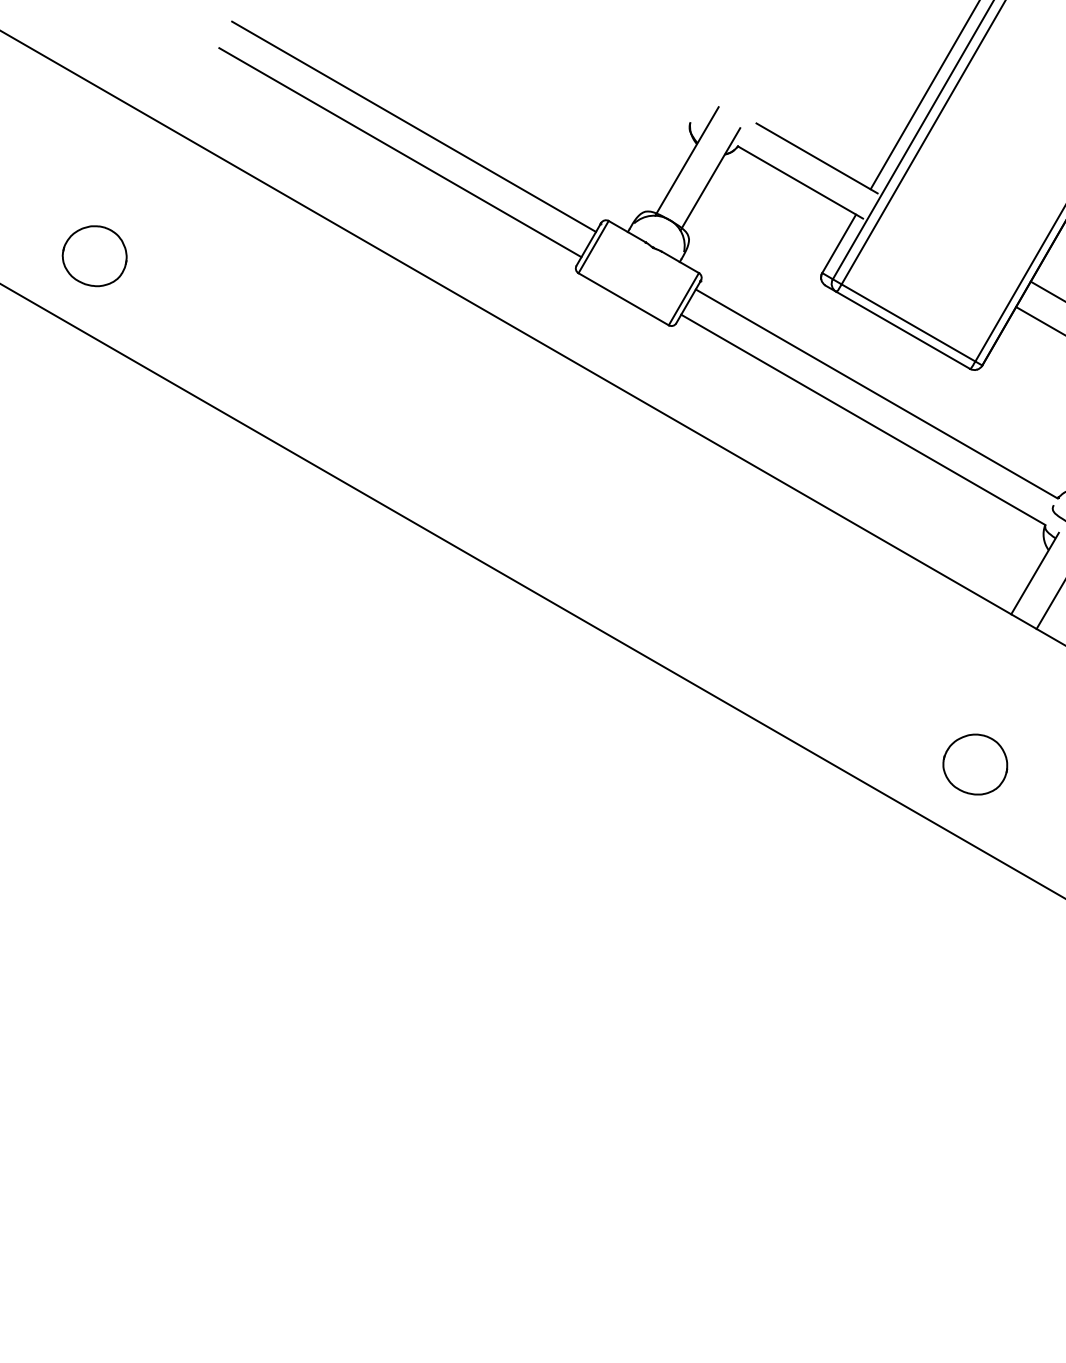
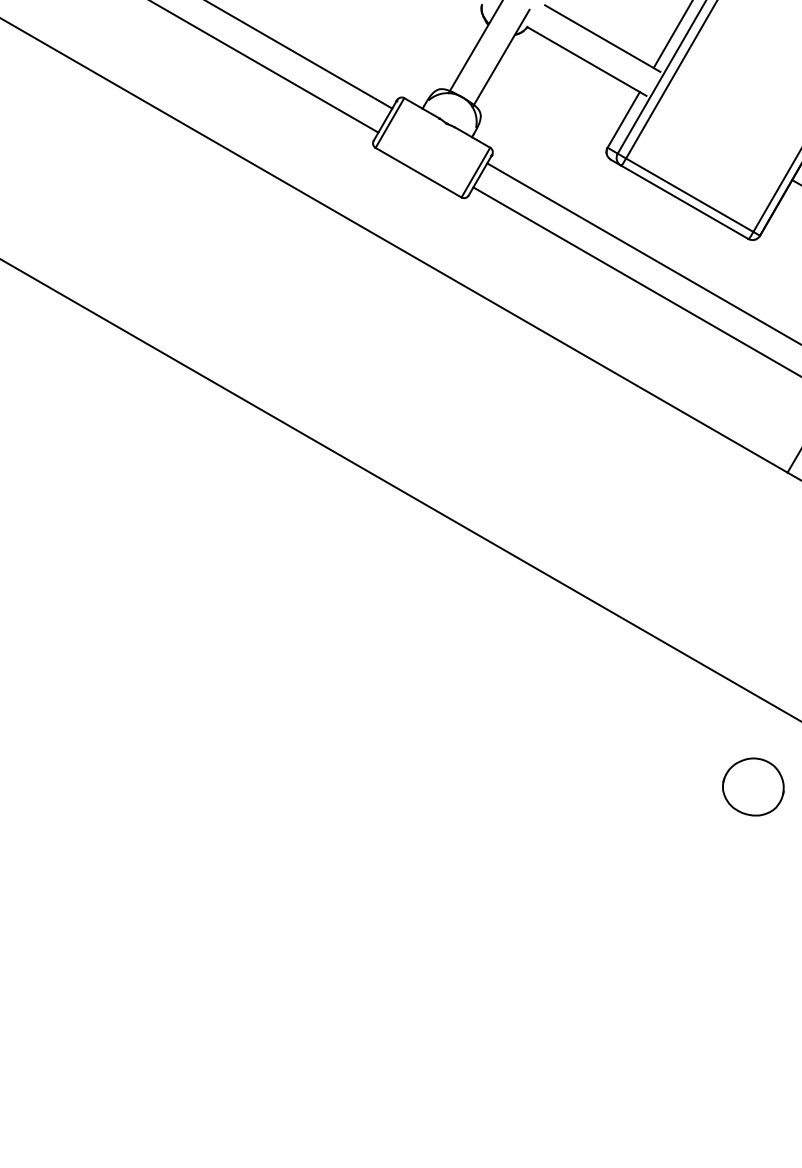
part: (975, 764) -> (753, 786), moved

